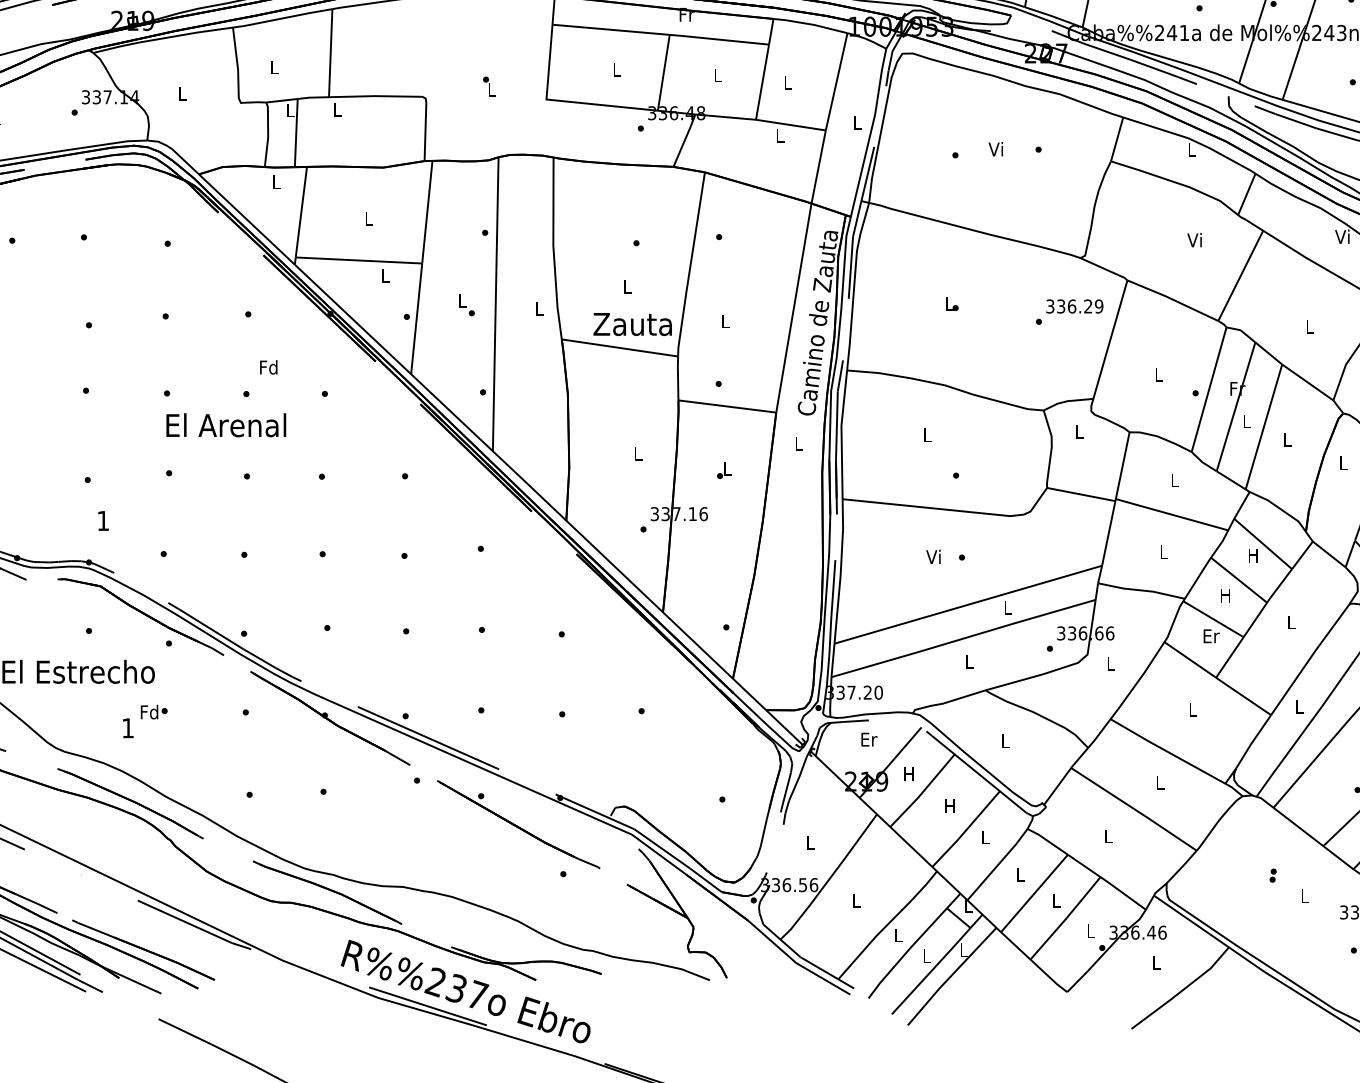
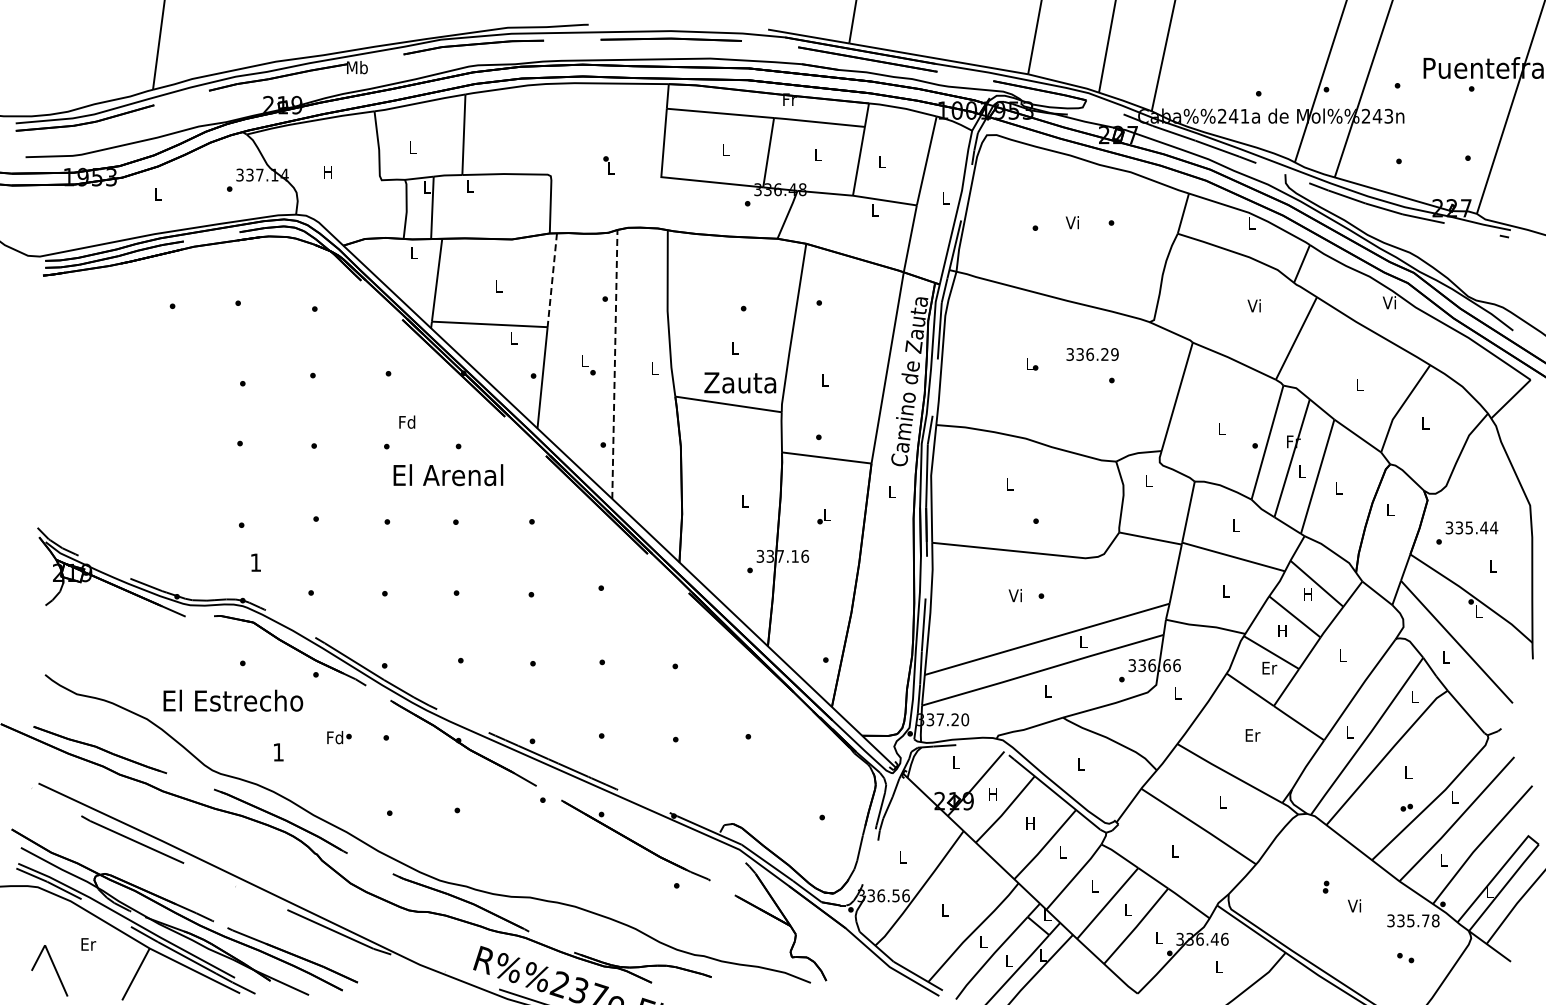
text: (181, 94) -> (327, 172), L -> H
line: (427, 212) -> (552, 280), solid -> dashed
line: (495, 304) -> (614, 364), solid -> dashed
text: (1074, 306) -> (1092, 354), moved
text: (226, 425) -> (448, 475), moved
text: (1192, 709) -> (1252, 735), L -> Er
text: (154, 712) -> (339, 737), moved
text: (869, 739) -> (956, 762), Er -> L
text: (1304, 895) -> (1354, 905), L -> Vi

